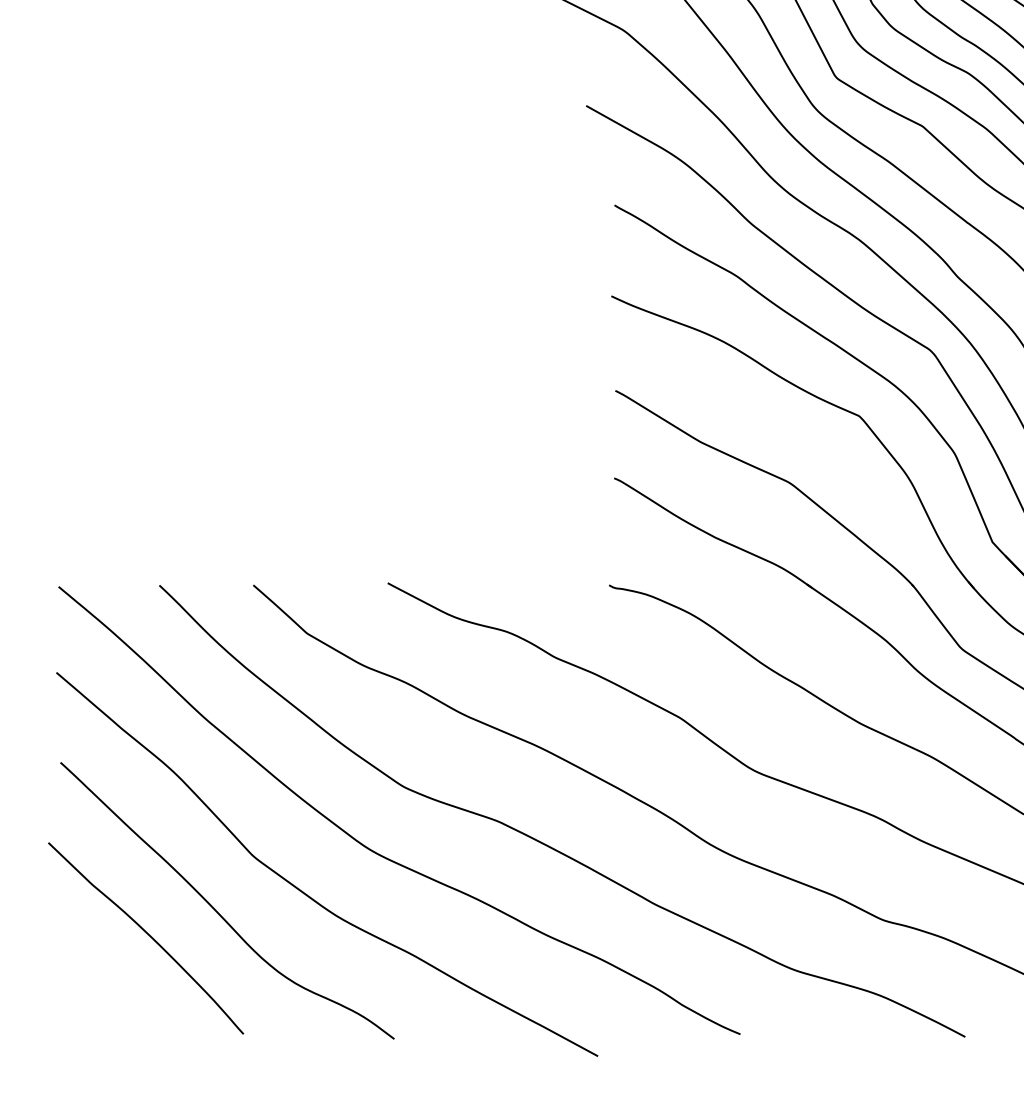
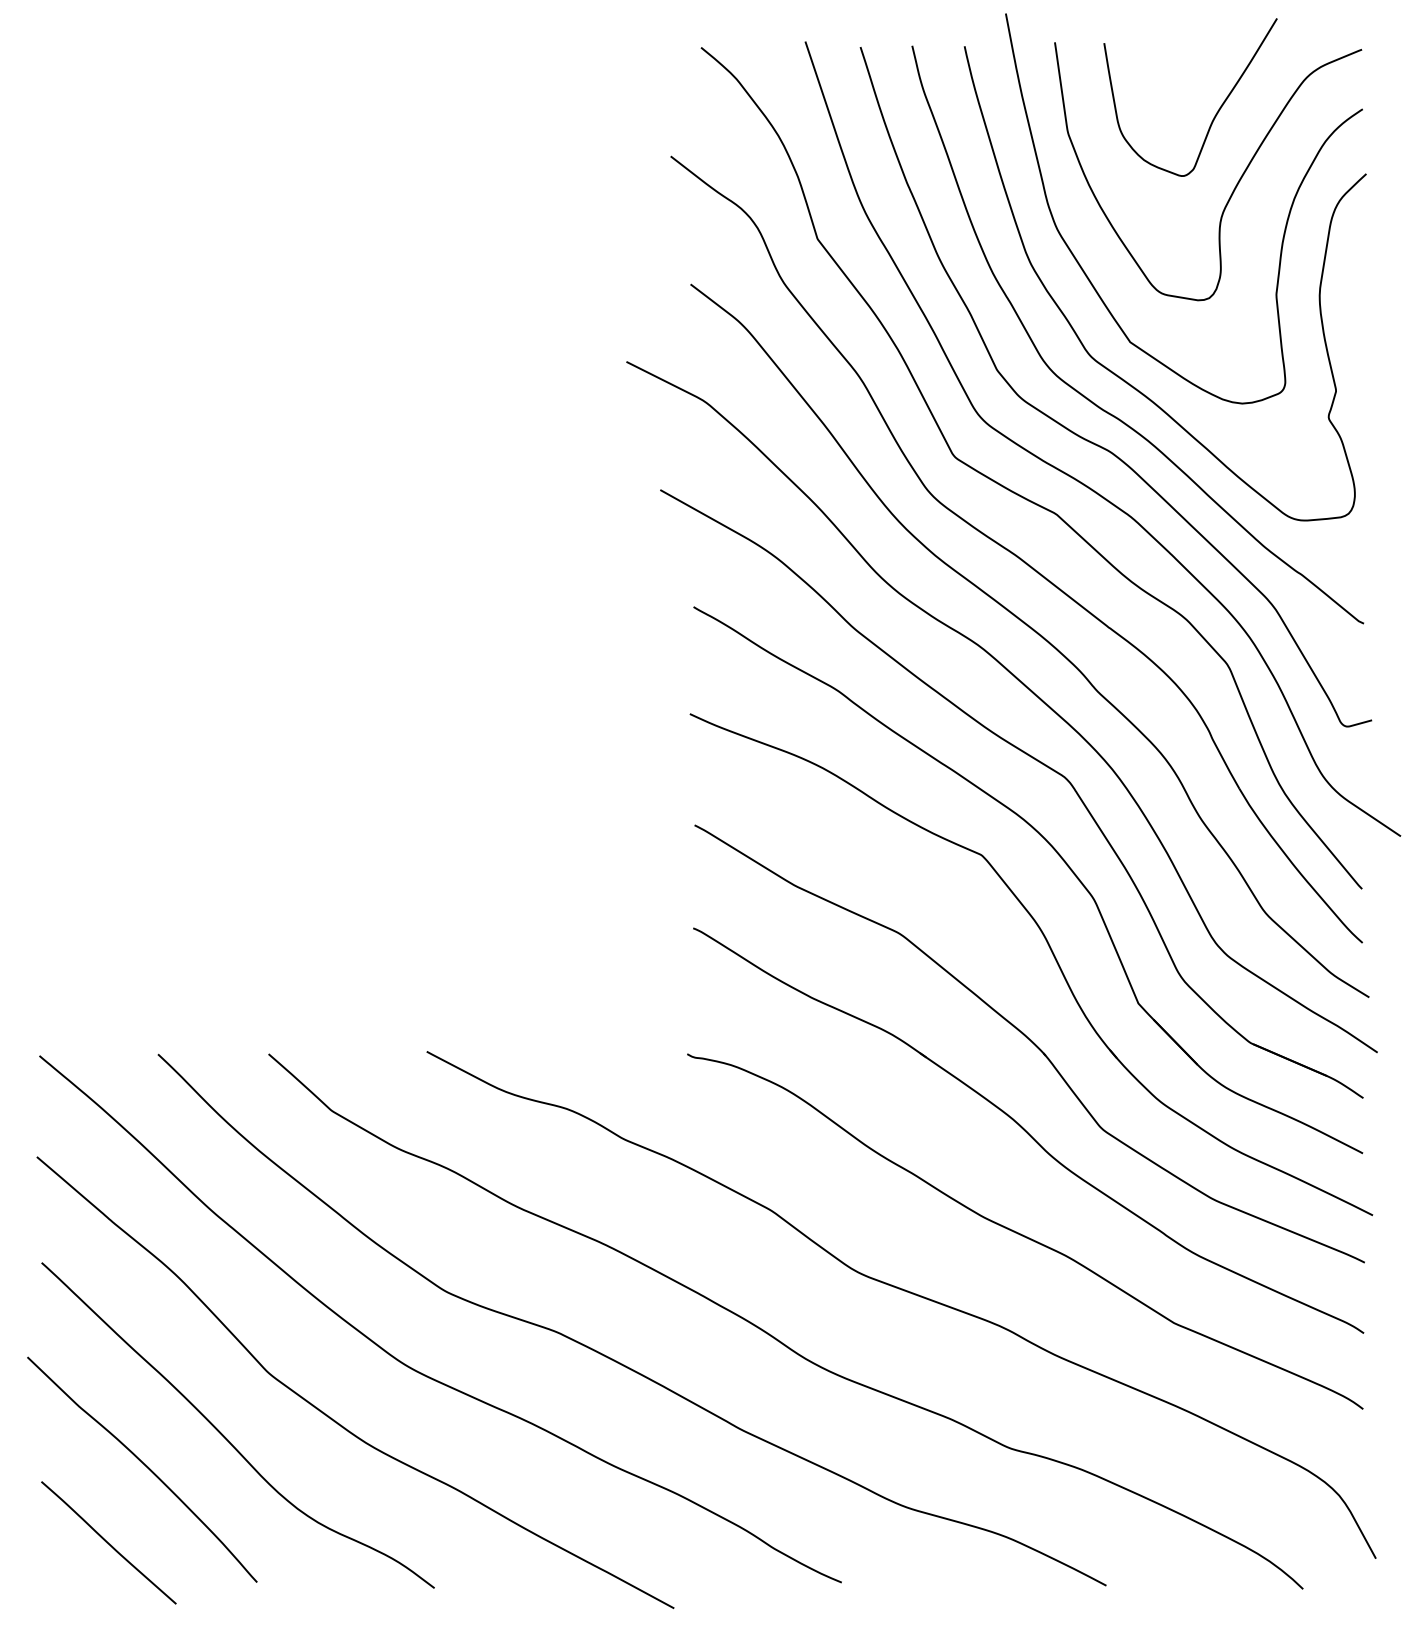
curve: (117, 1000) -> (108, 1542), added

